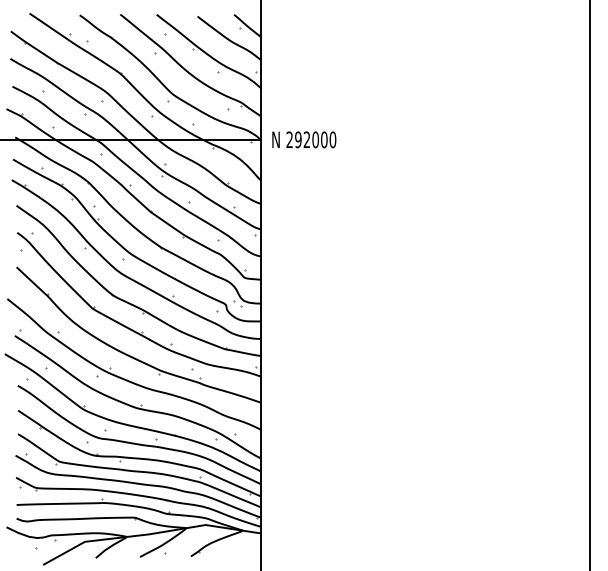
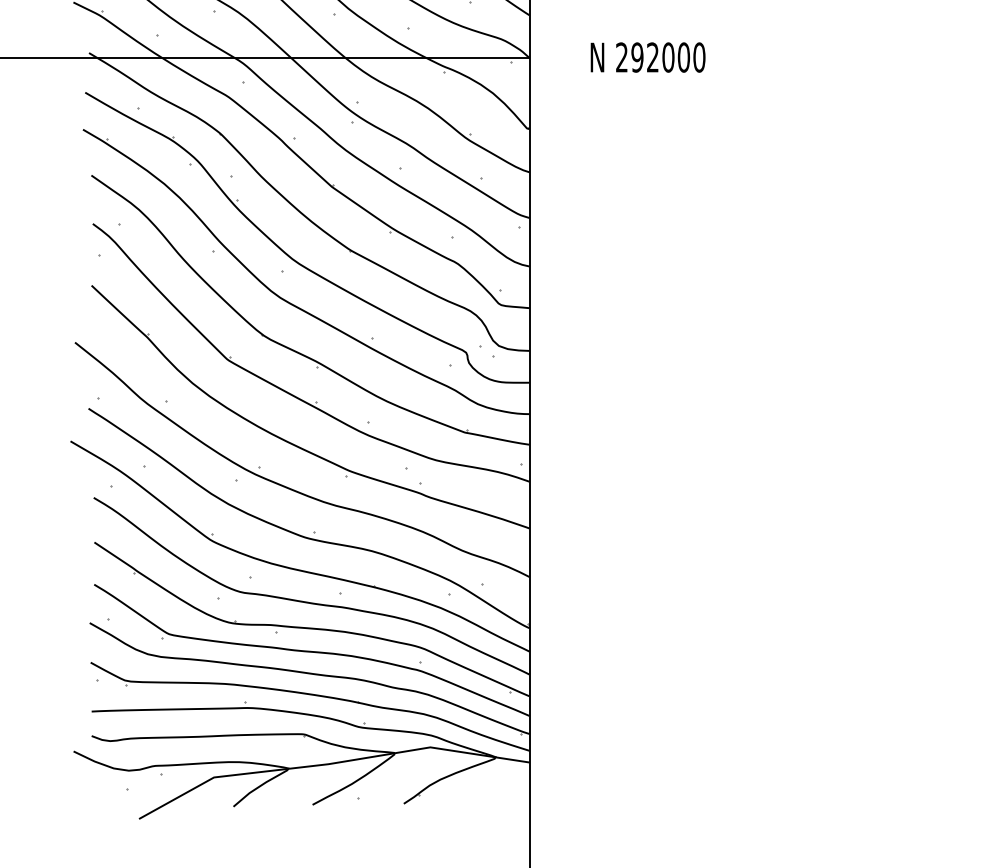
text: (304, 139) -> (648, 56), moved

